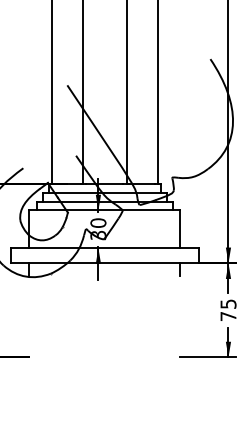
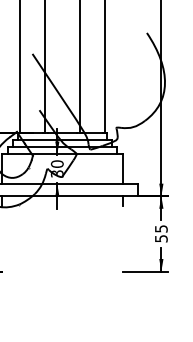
text: (228, 316) -> (161, 238), 75 -> 55

